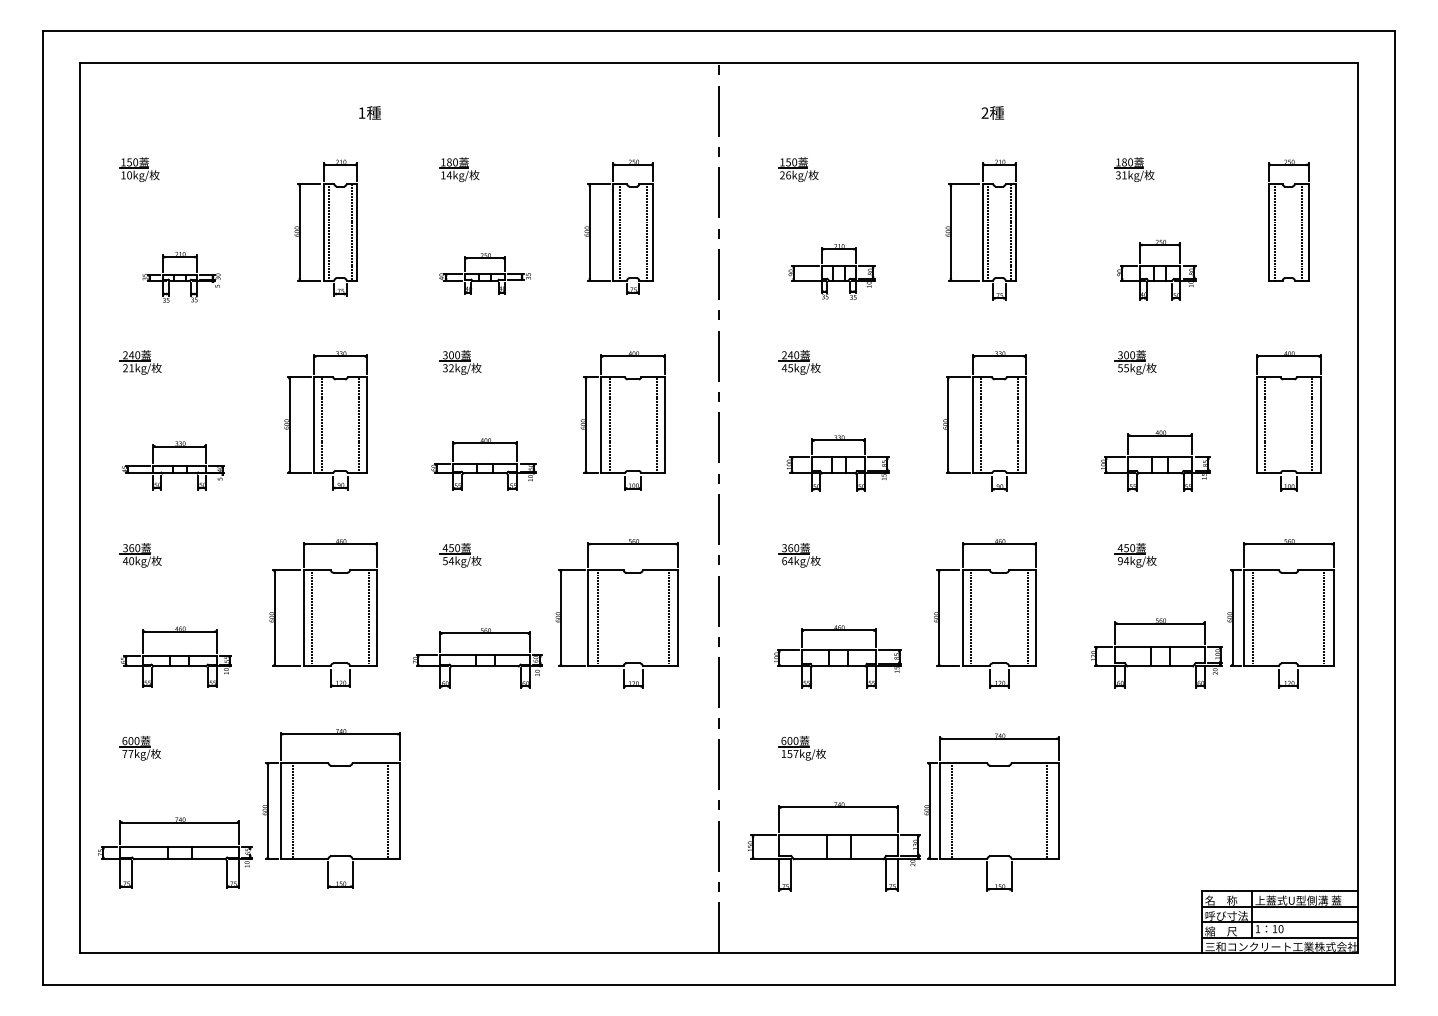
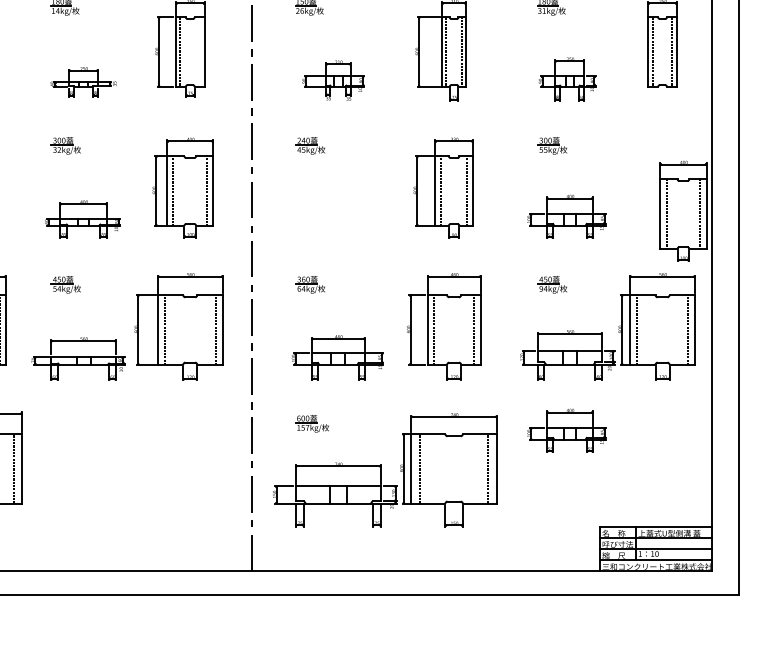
line: (646, 232) -> (199, 52), removed
part: (1288, 421) -> (683, 211), moved
part: (837, 463) -> (337, 218), removed
part: (1155, 757) -> (566, 430), added

